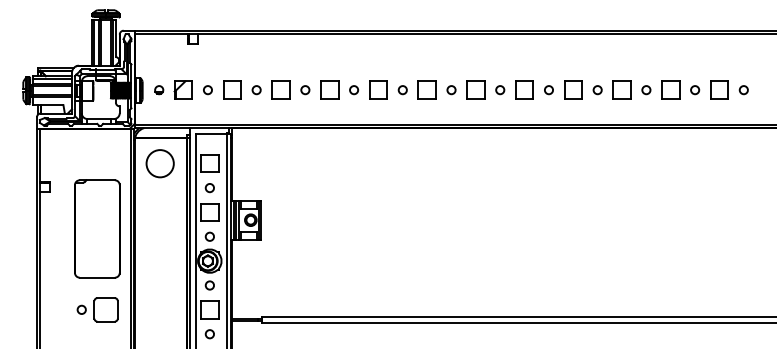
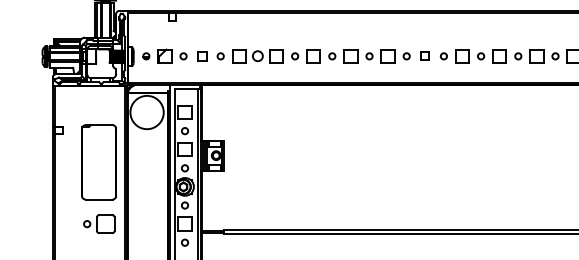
part: (232, 89) -> (202, 55), size x0.7
part: (524, 89) -> (425, 55), size x0.6
circle: (305, 90) -> (258, 56), size x1.6
circle: (159, 163) -> (146, 112), size x1.6

